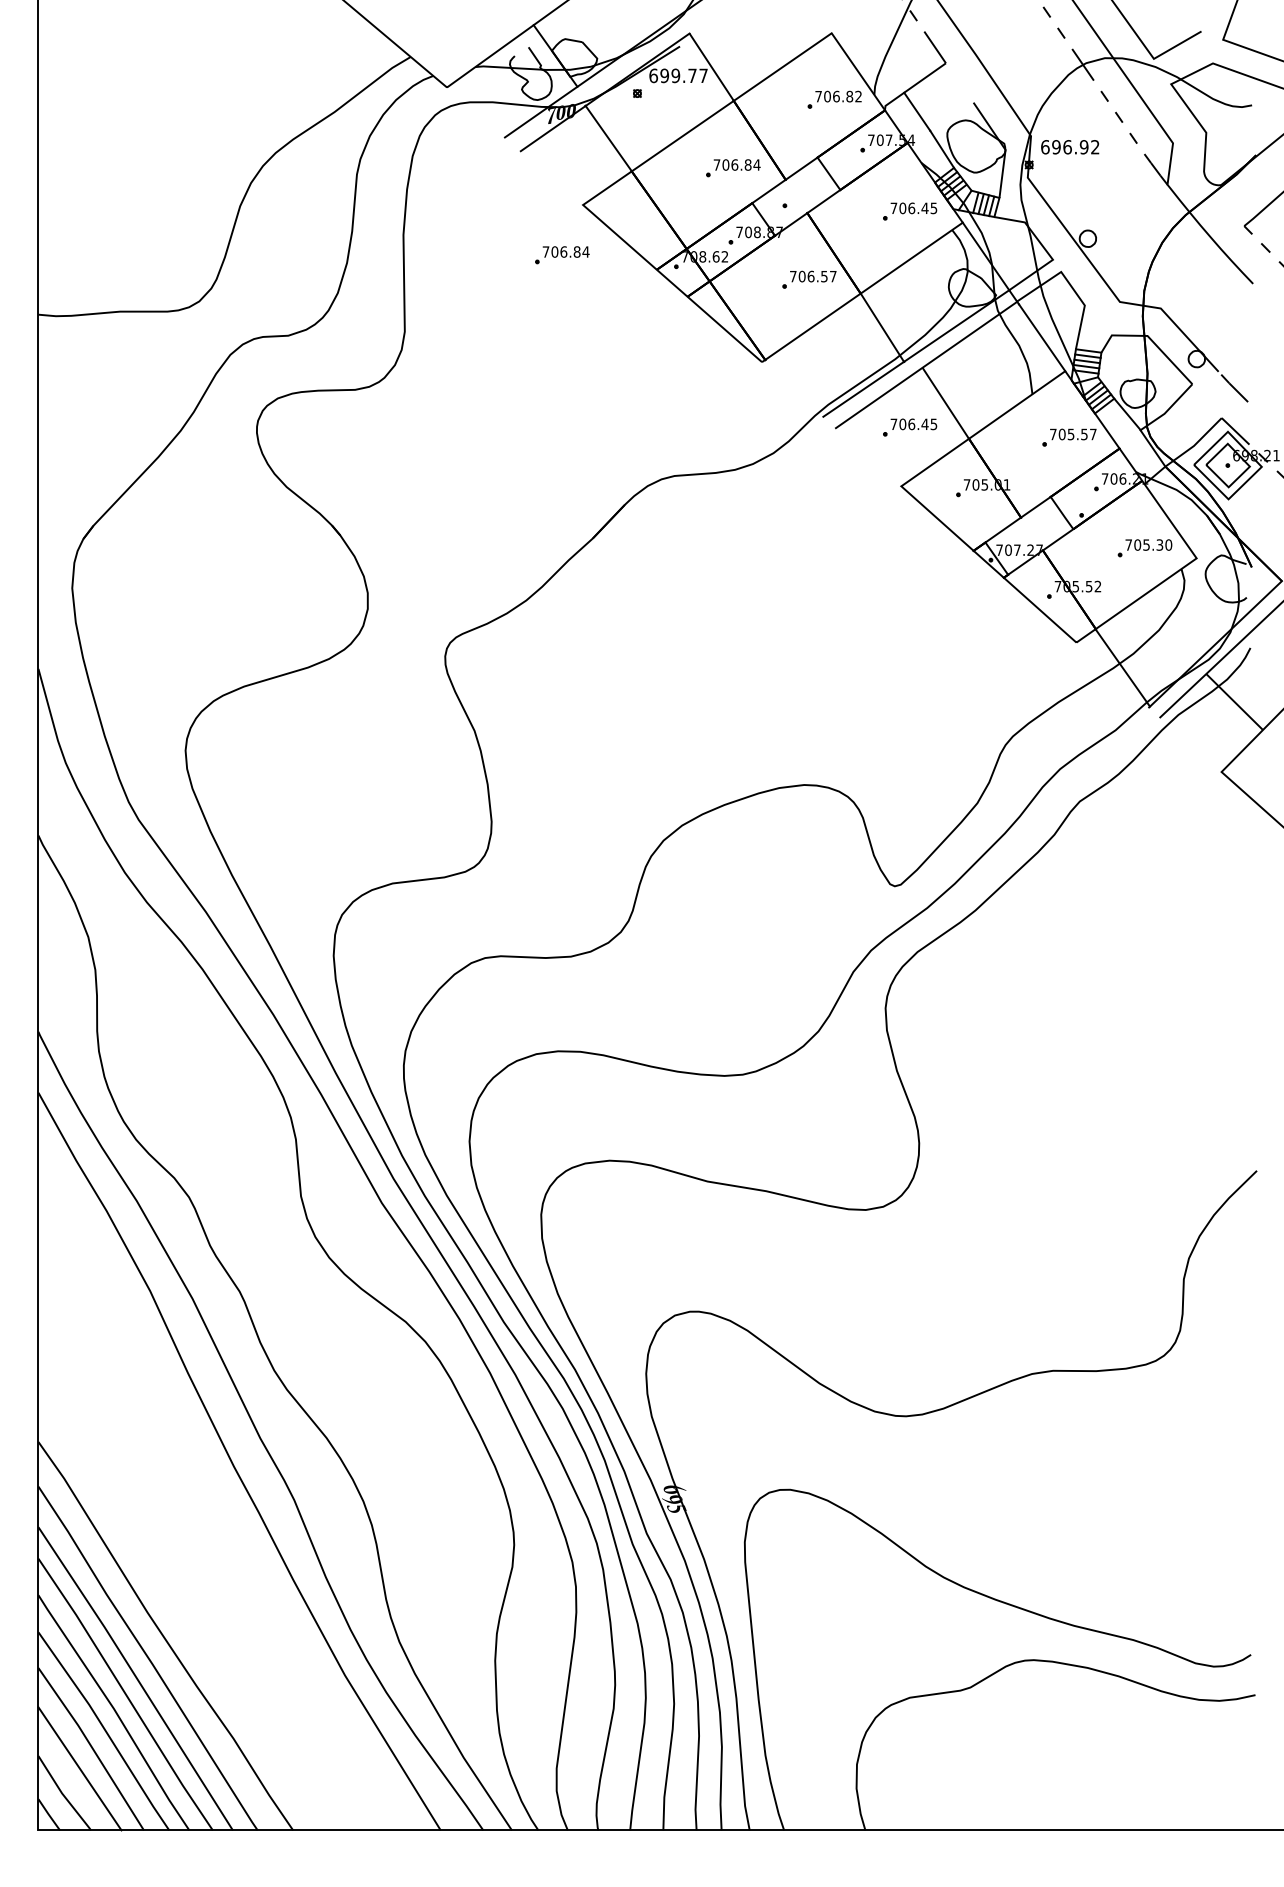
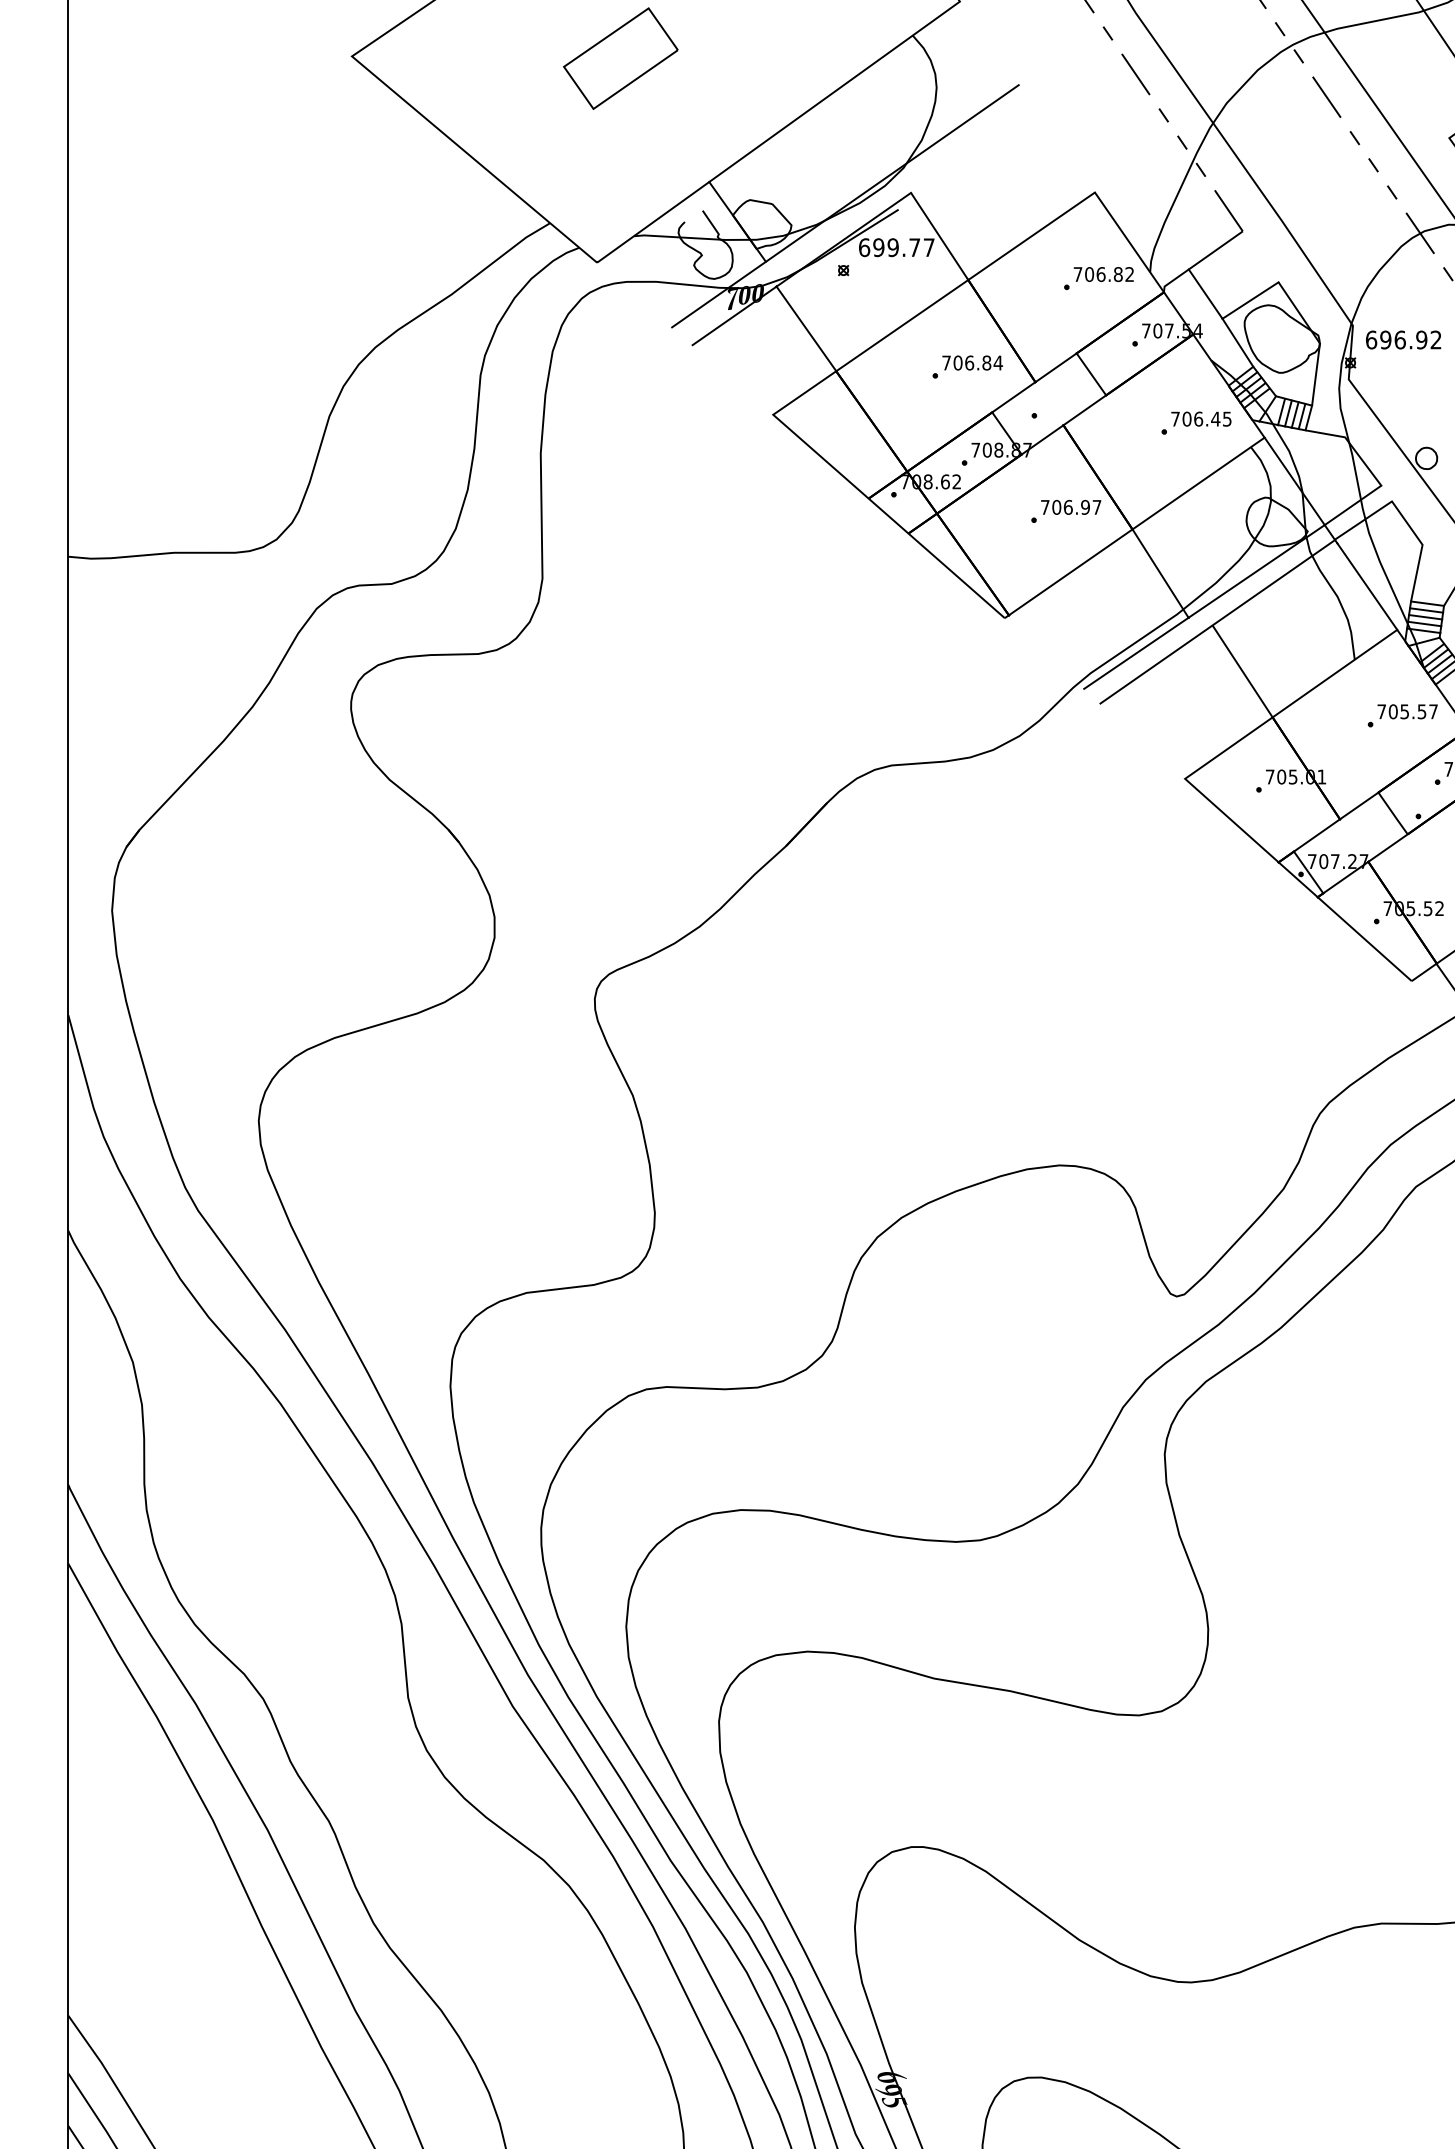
line: (951, 116) -> (1250, 300), added
part: (562, 255) -> (746, 480), removed
text: (824, 276) -> (1085, 507), 706.57 -> 706.97
part: (910, 427) -> (1196, 702), removed

